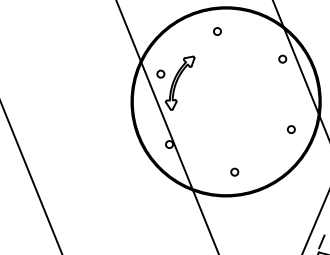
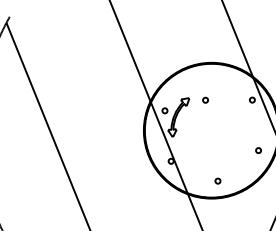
circle: (217, 30) -> (205, 99), moved

